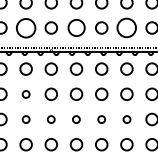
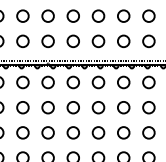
circle: (25, 27) -> (22, 40), size x0.62
circle: (75, 28) -> (72, 41), size x0.71
circle: (126, 28) -> (123, 41), size x0.62
circle: (25, 94) -> (22, 107), size x1.67
circle: (25, 119) -> (22, 132), size x1.67
circle: (50, 119) -> (47, 132), size x1.67
circle: (75, 119) -> (72, 132), size x1.67
circle: (101, 119) -> (98, 132), size x1.67
circle: (126, 119) -> (123, 132), size x1.67

